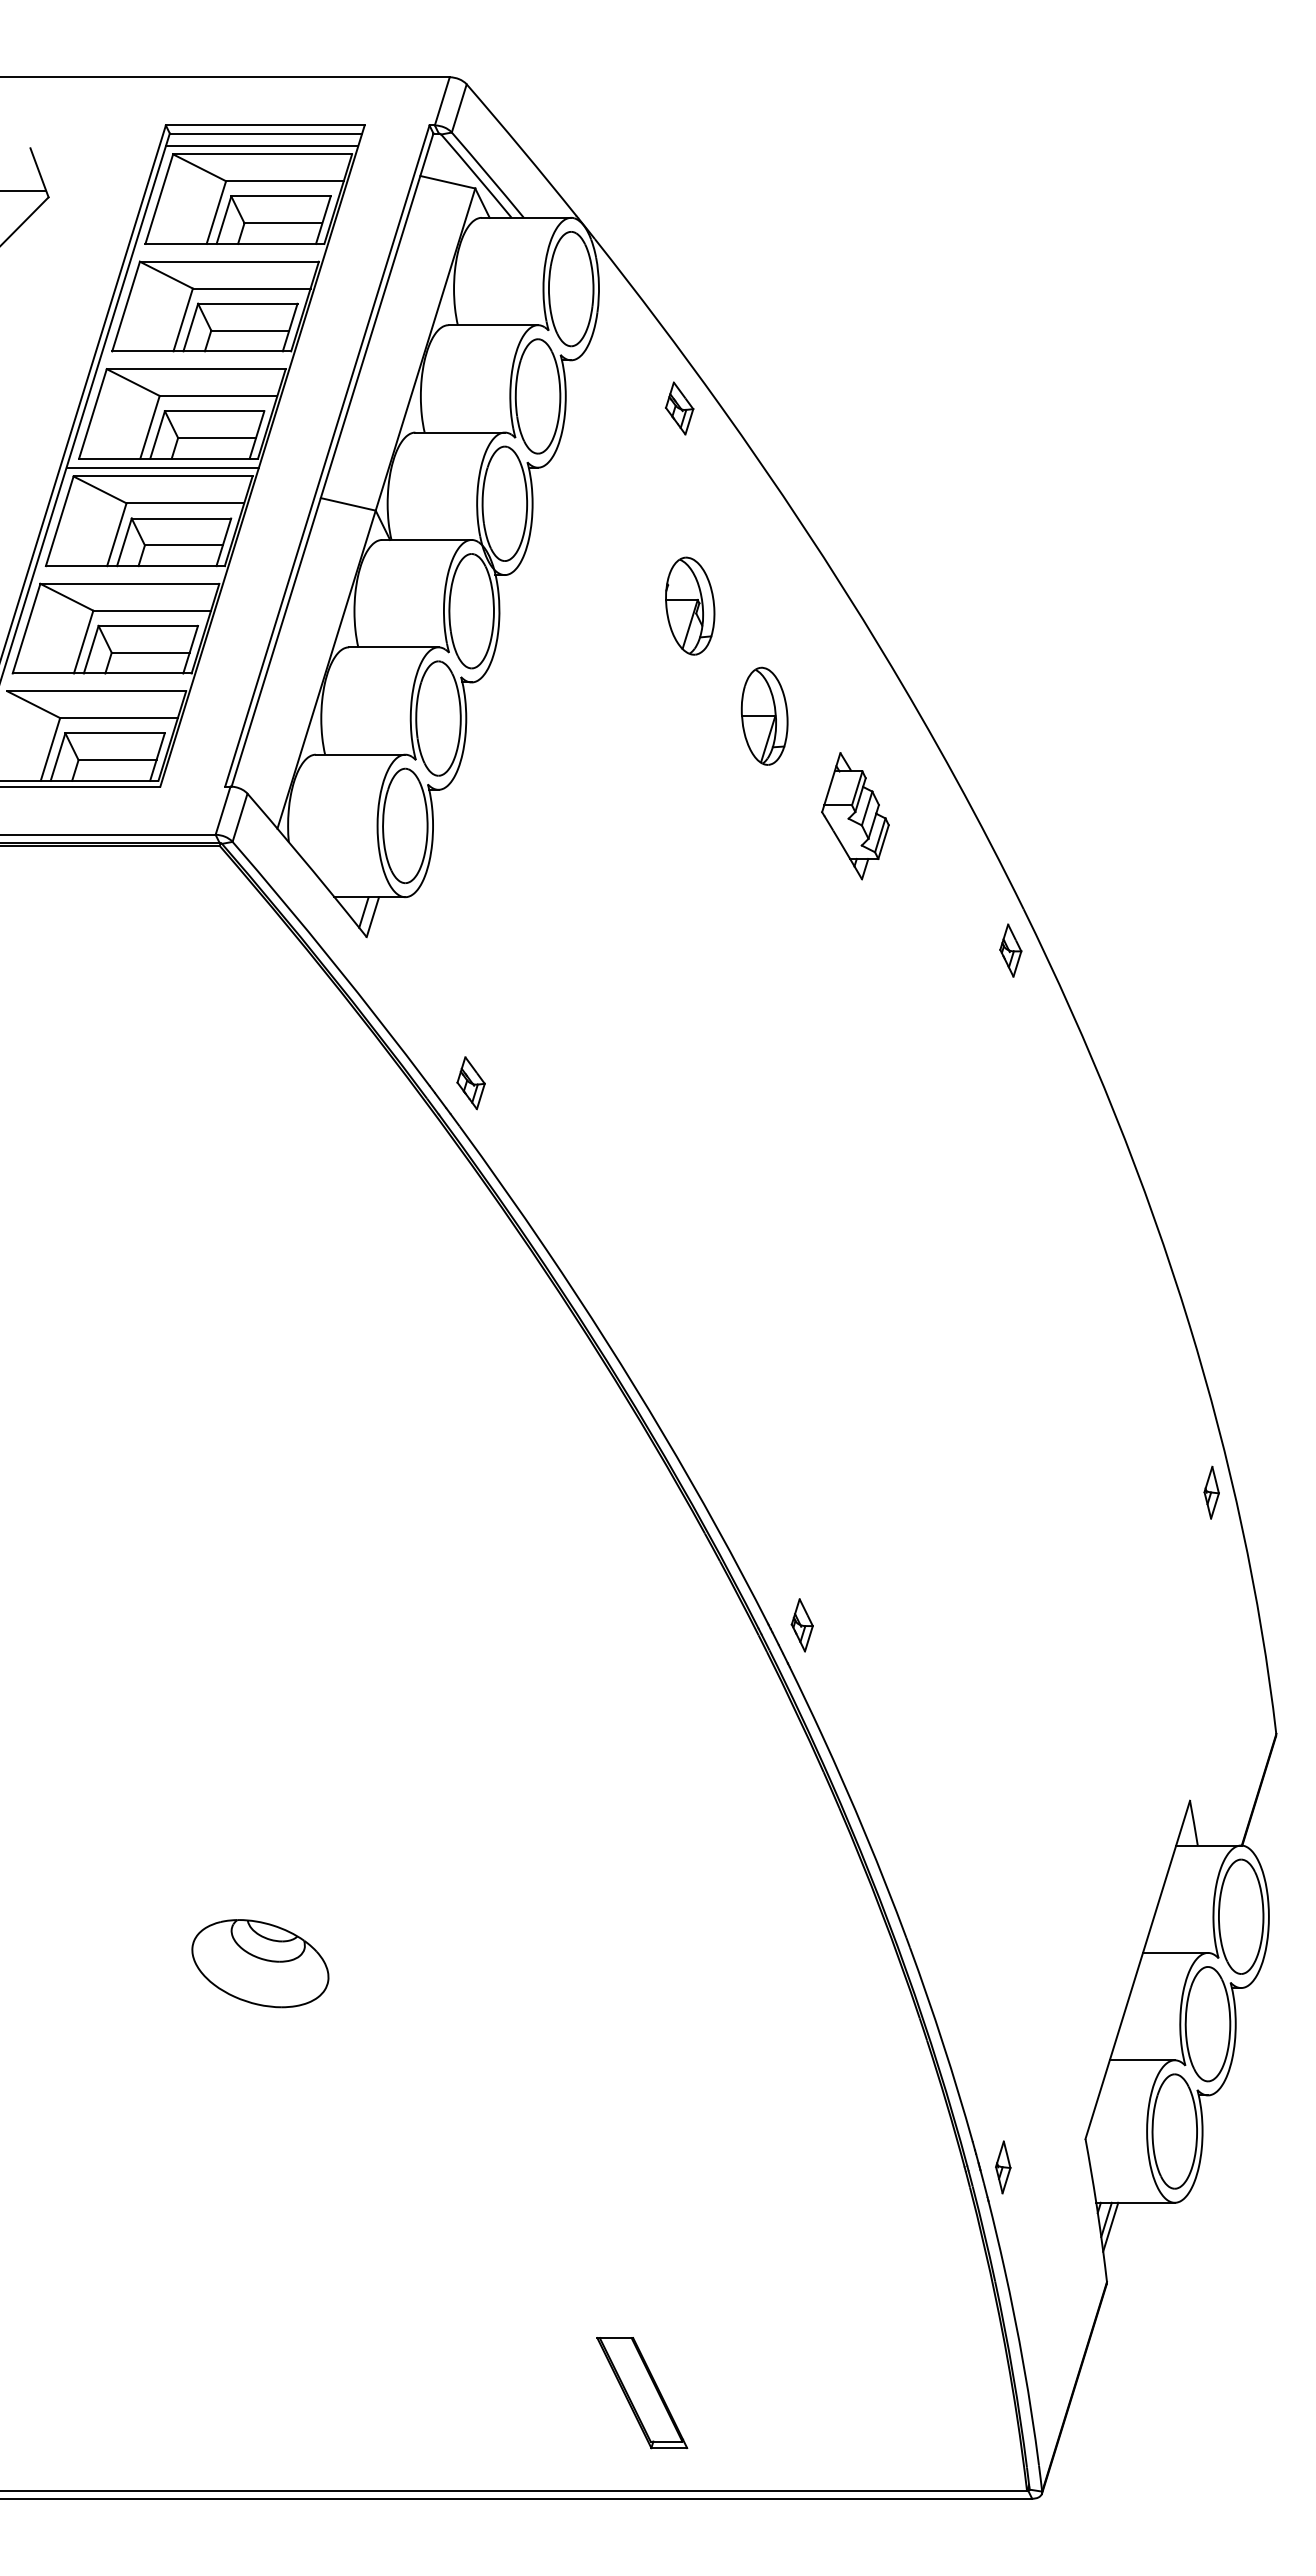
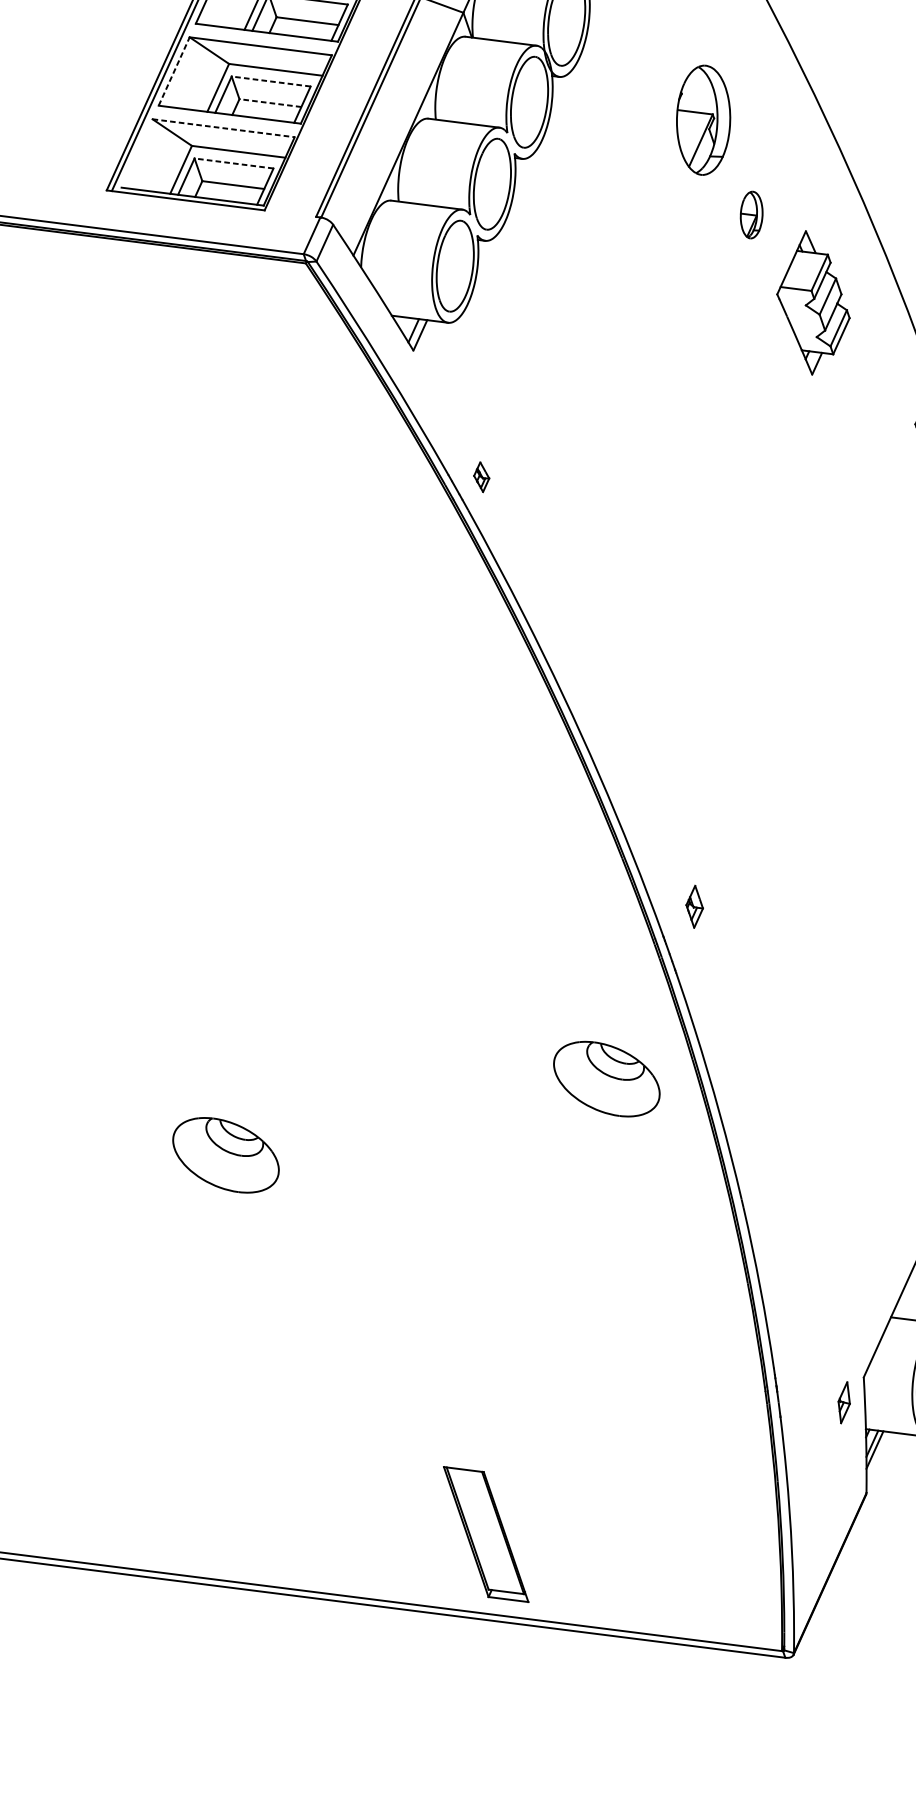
part: (690, 605) -> (703, 119), size x1.4
line: (148, 625) -> (271, 81), solid -> dashed
line: (26, 628) -> (174, 71), solid -> dashed
line: (150, 652) -> (270, 102), solid -> dashed
line: (97, 691) -> (224, 128), solid -> dashed
part: (764, 715) -> (751, 214), size x0.6
line: (115, 733) -> (234, 163), solid -> dashed
part: (855, 816) -> (813, 303), size x1.4
part: (470, 1083) -> (481, 477), size x0.7
part: (801, 1625) -> (694, 906), moved
part: (720, 1809) -> (606, 1079), added
part: (1003, 2167) -> (844, 1402), moved
part: (642, 2393) -> (486, 1535), size x1.4

